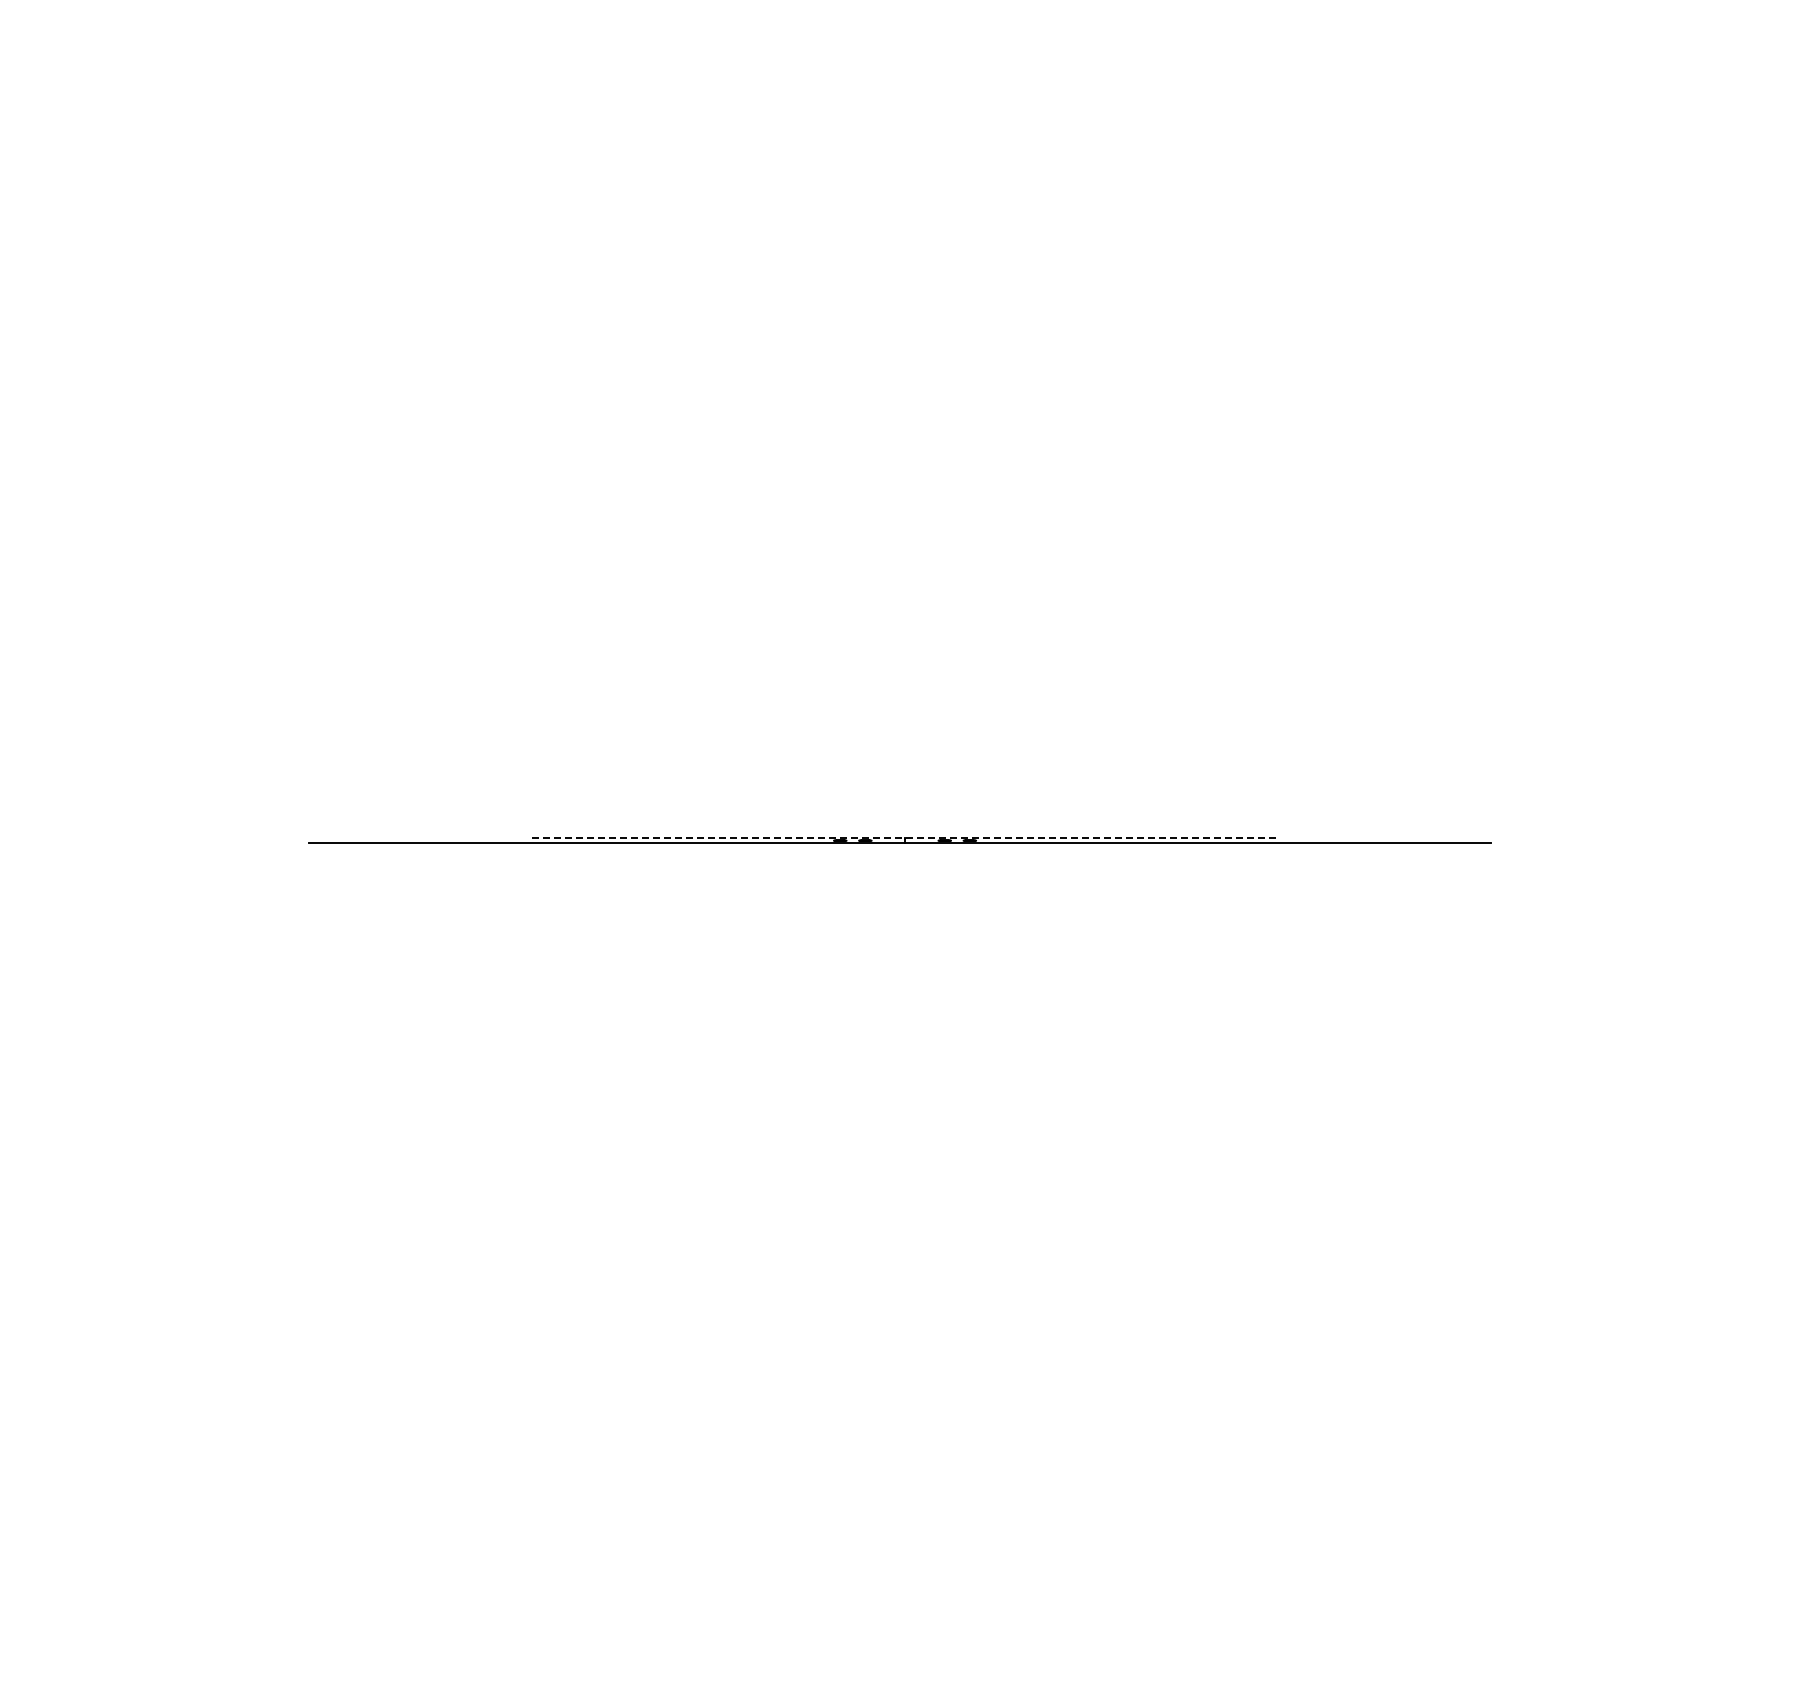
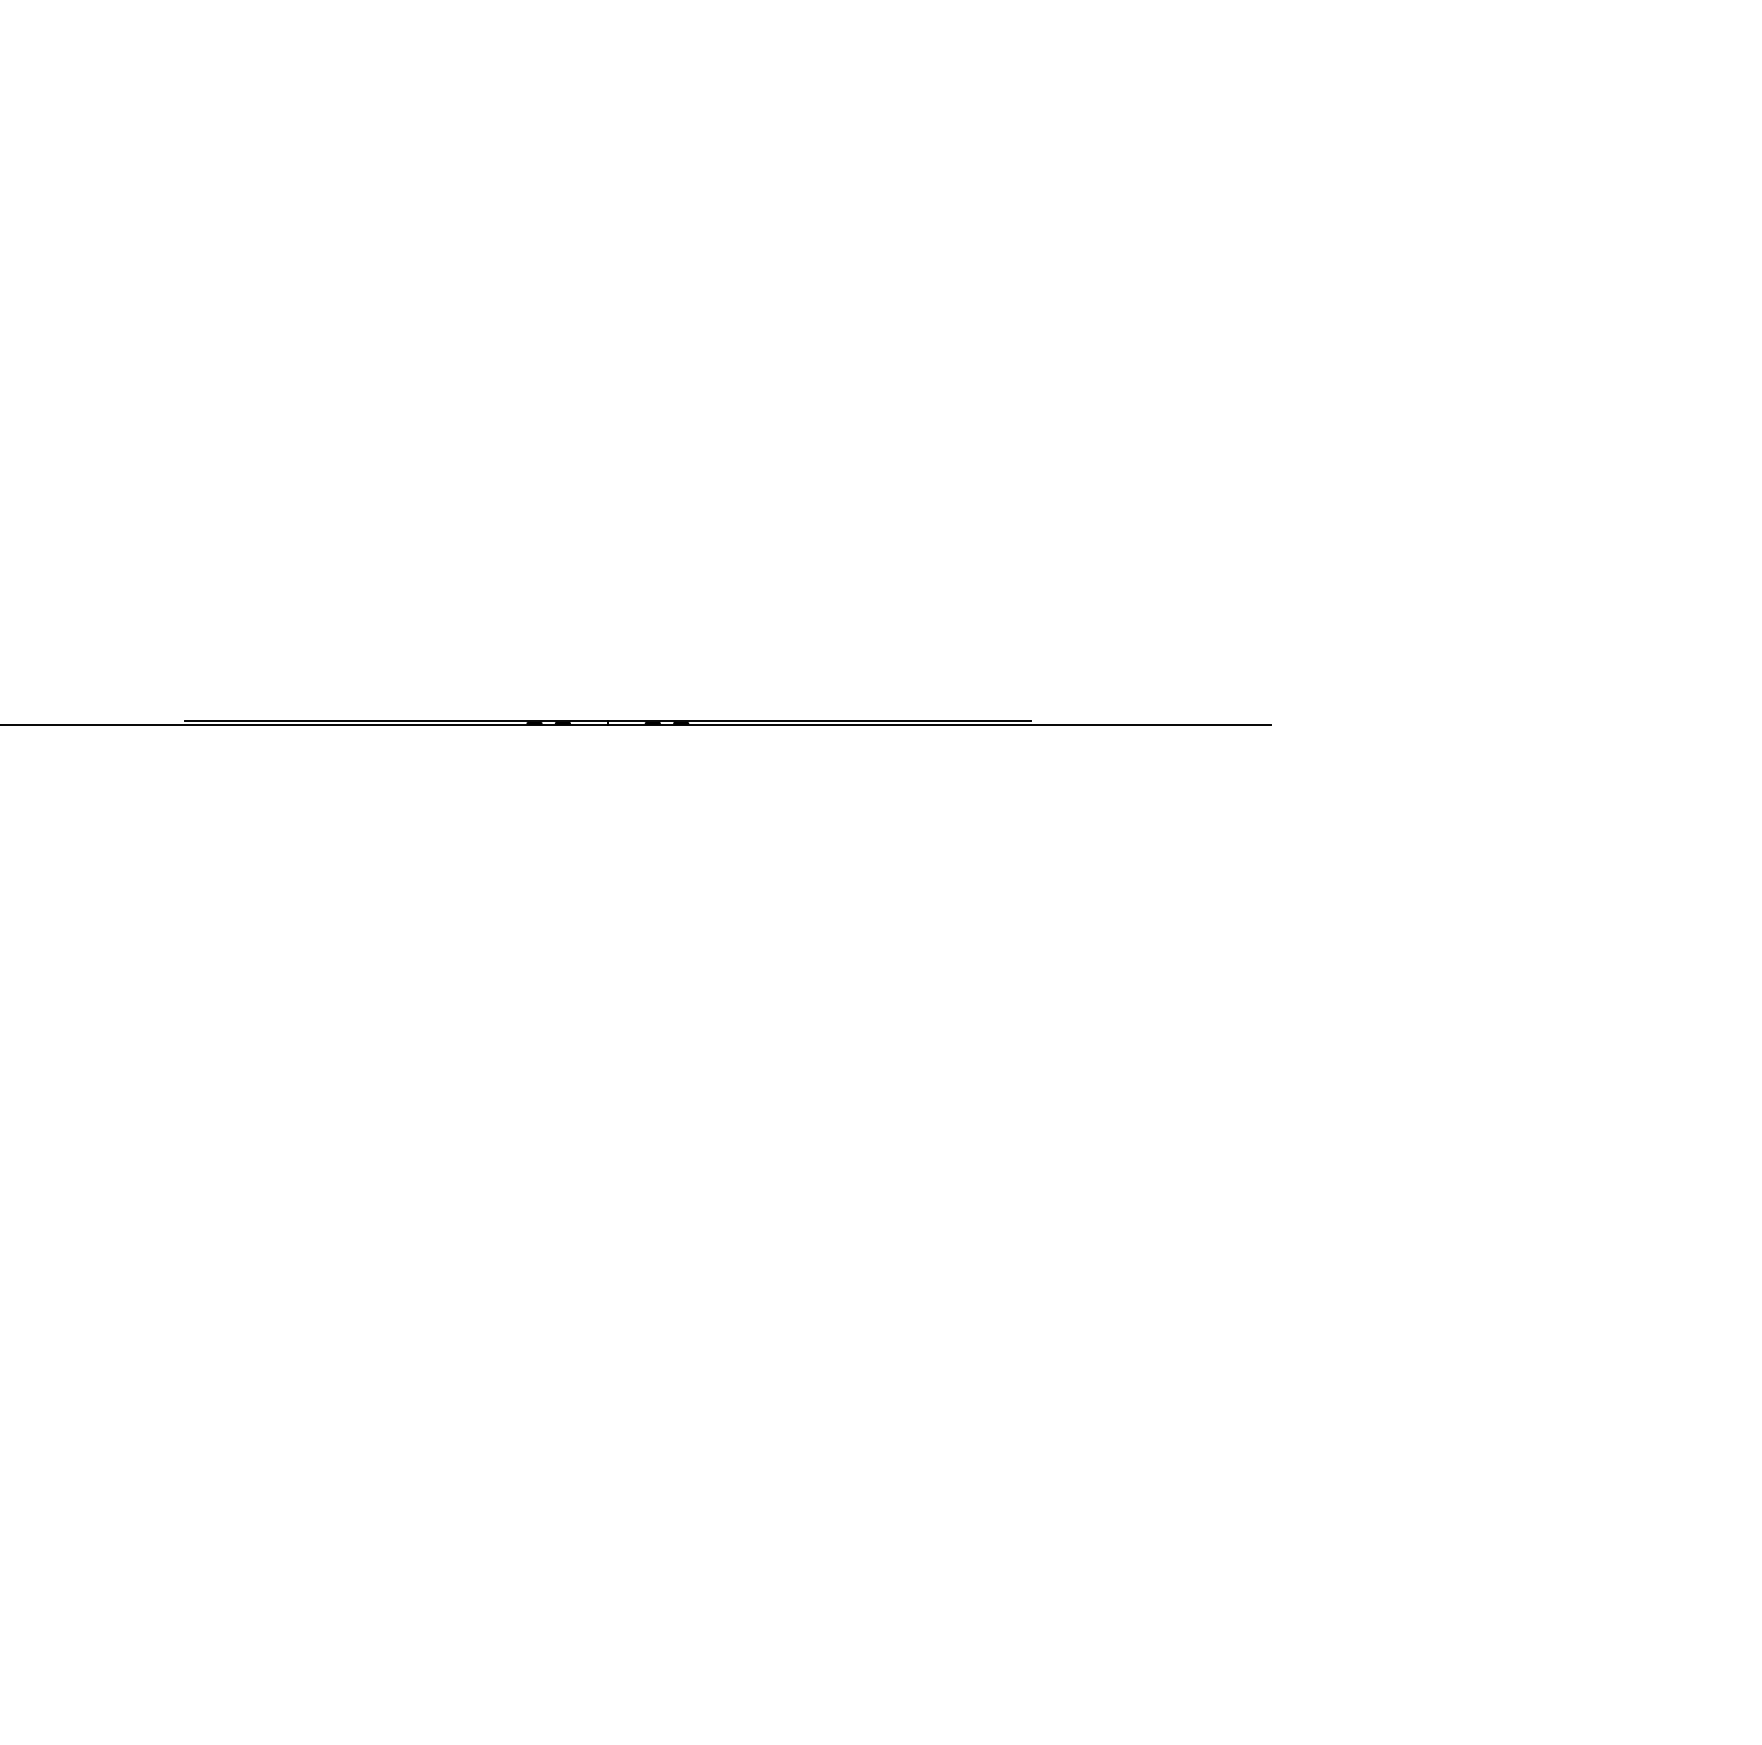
line: (905, 838) -> (608, 720), dashed -> solid

